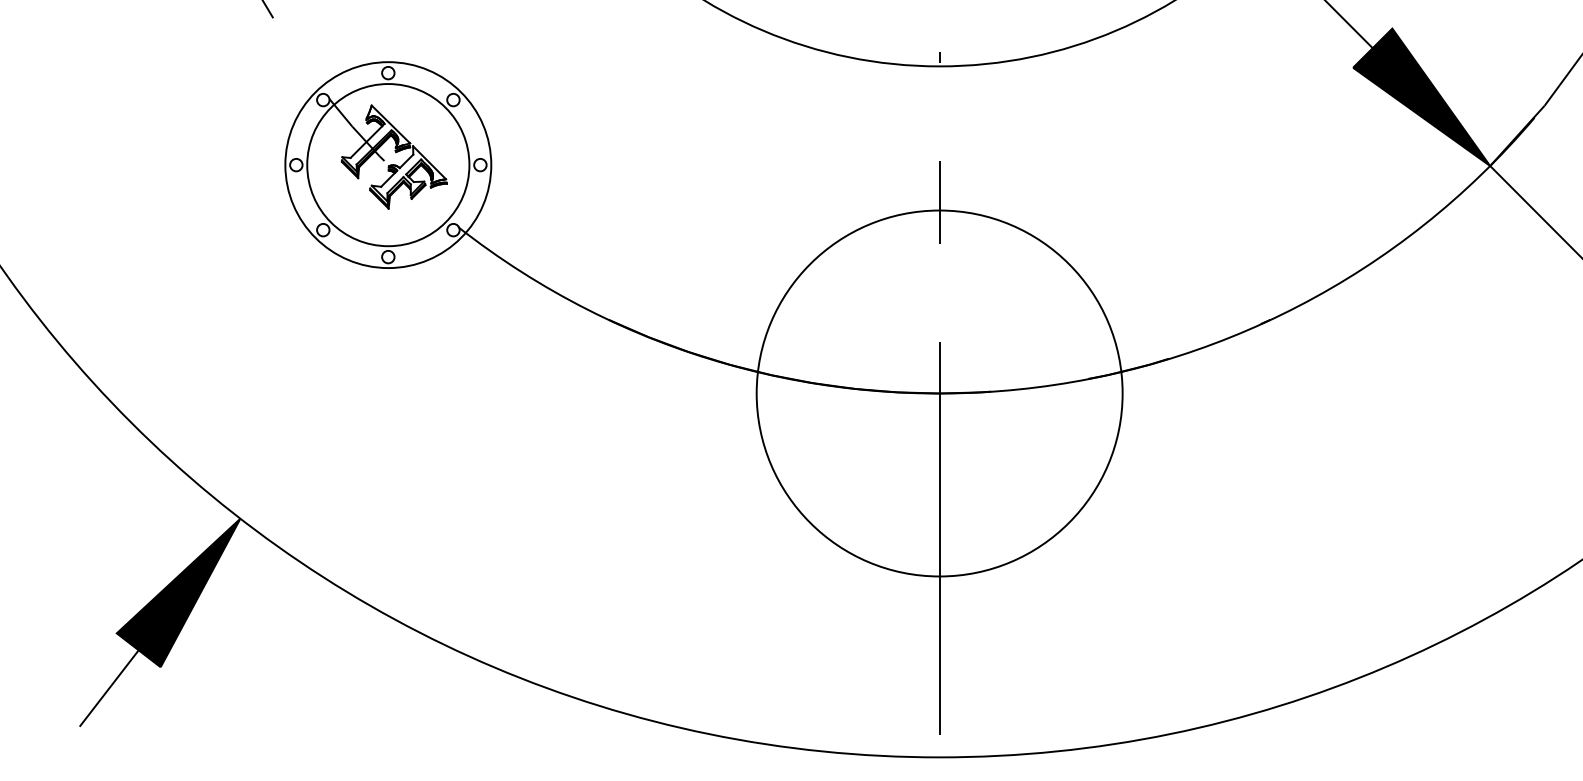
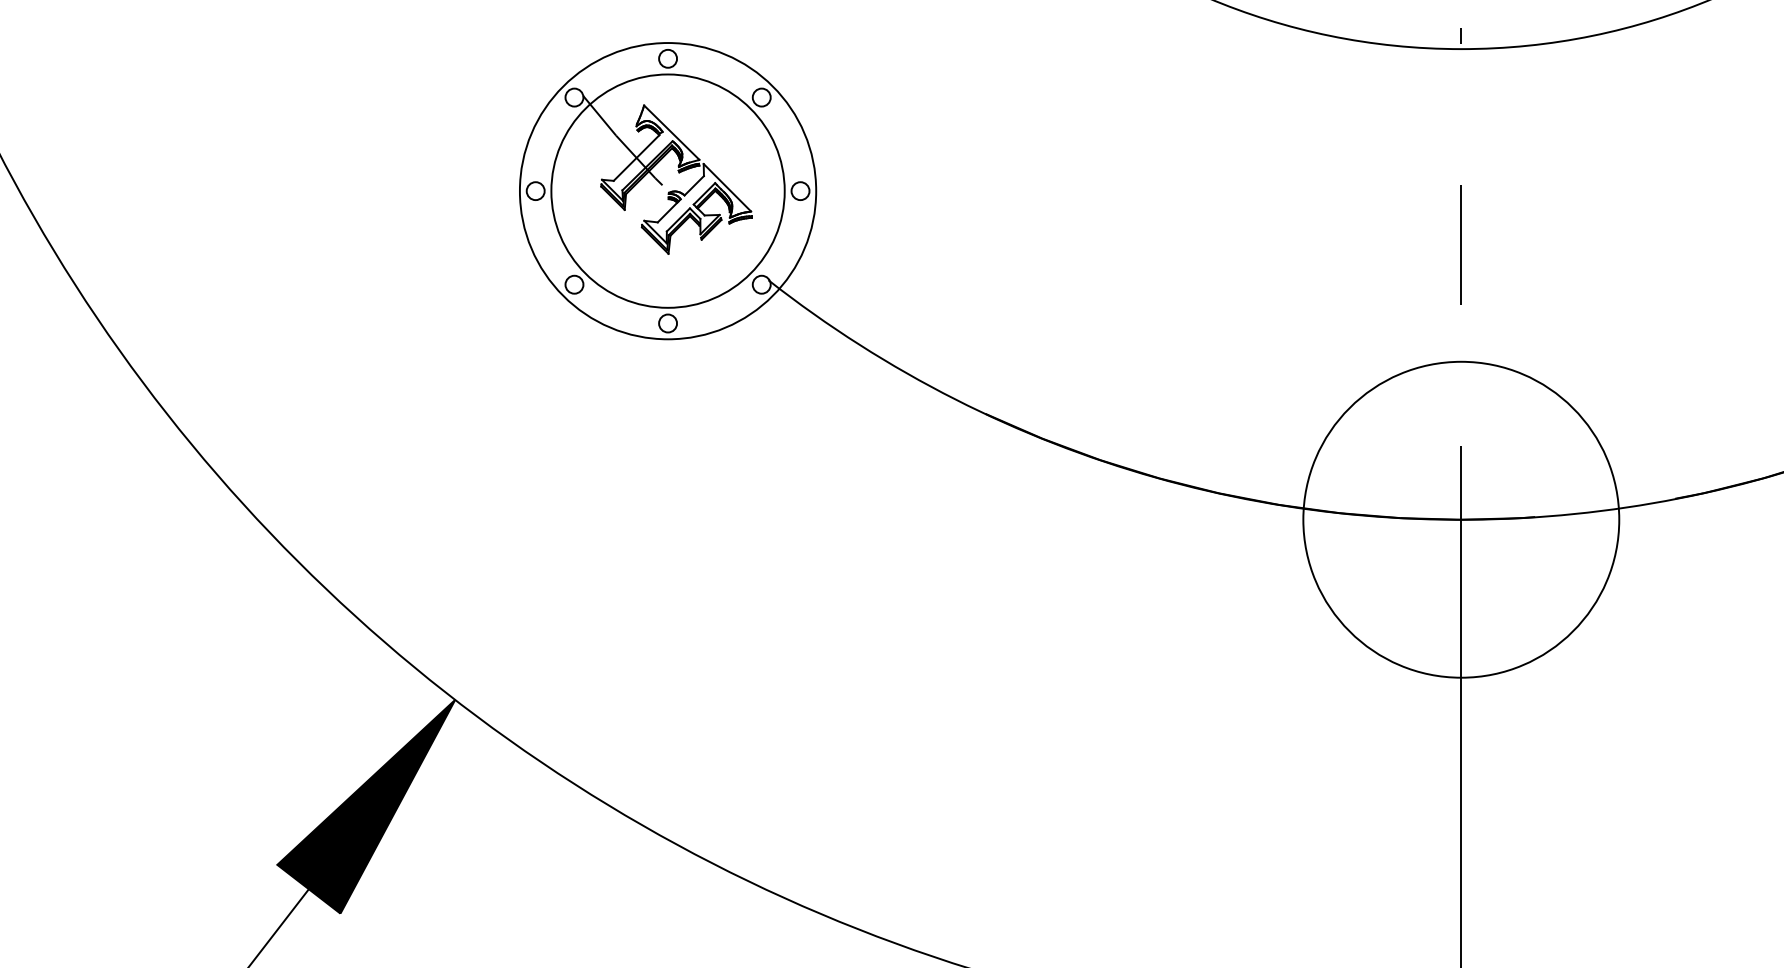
circle: (939, 393) -> (1461, 519), size x0.6

